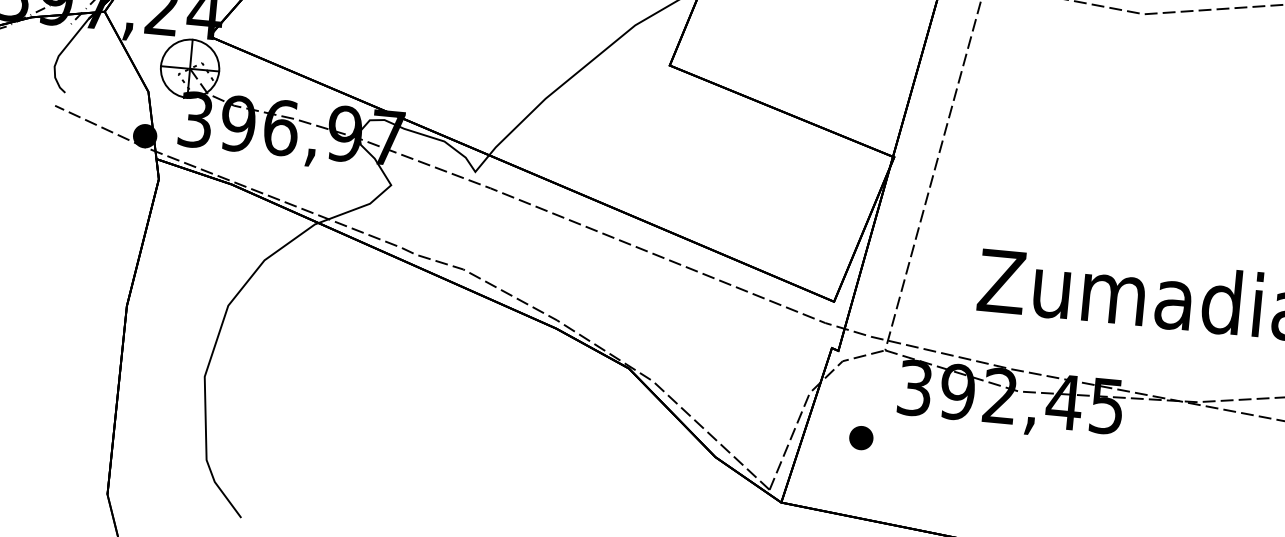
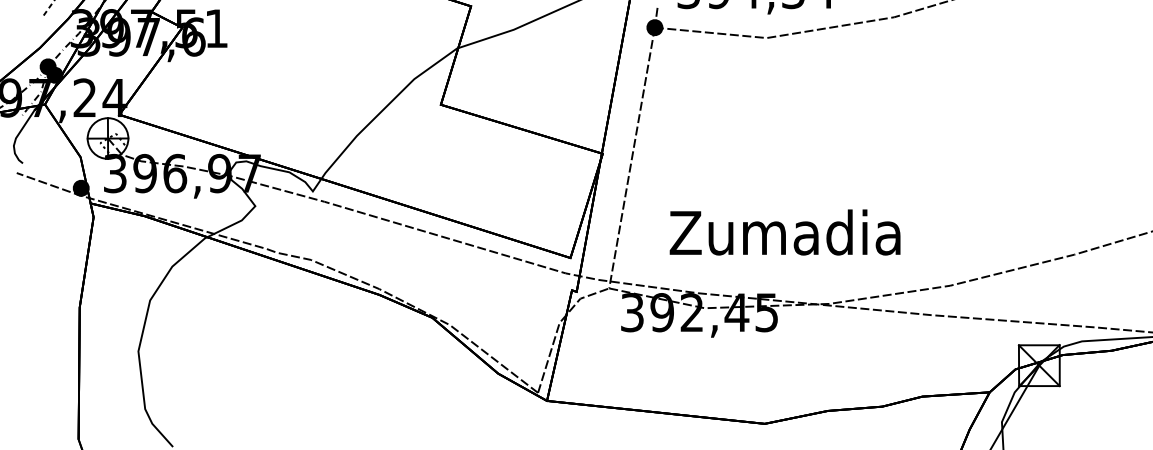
part: (861, 437) -> (598, 350), removed

